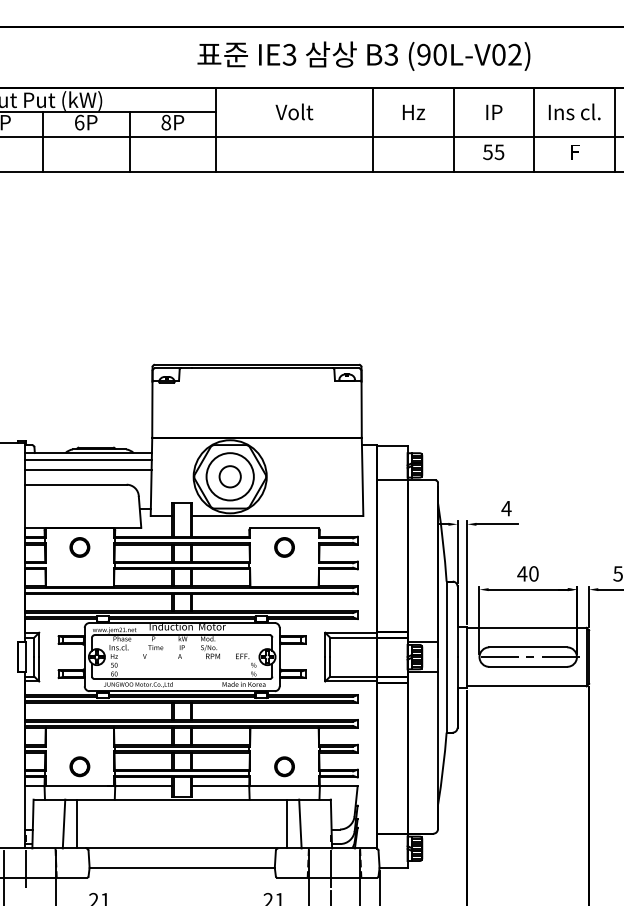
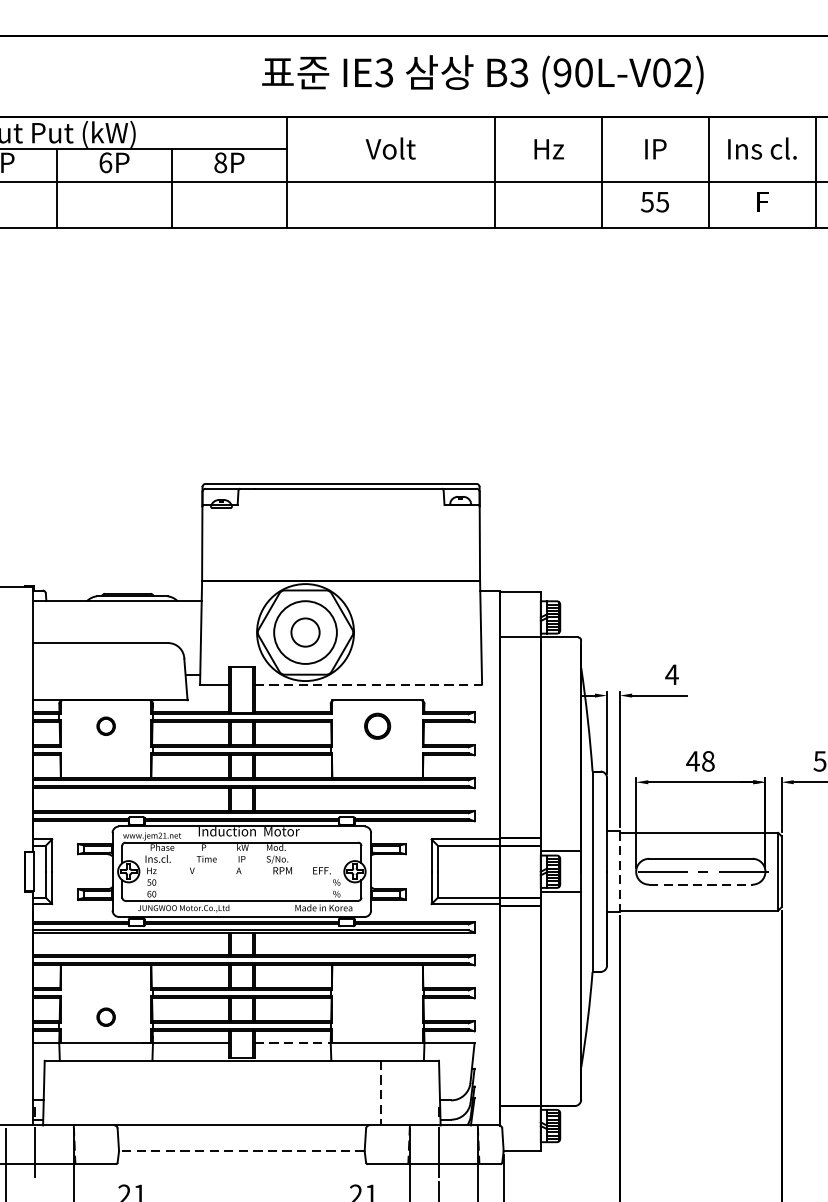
line: (87, 459) -> (116, 609), removed
line: (87, 470) -> (116, 624), removed
line: (277, 516) -> (368, 685), solid -> dashed
circle: (79, 547) -> (105, 726), size x0.7
text: (533, 573) -> (707, 760), 40 -> 48
line: (467, 657) -> (620, 872), solid -> dashed
line: (528, 666) -> (701, 884), solid -> dashed
part: (79, 766) -> (105, 1016), size x0.7
circle: (284, 766) -> (377, 1016), removed
line: (220, 786) -> (292, 1043), solid -> dashed
line: (63, 823) -> (84, 1092), removed
line: (77, 823) -> (102, 1092), removed
line: (300, 823) -> (398, 1092), removed
line: (287, 824) -> (381, 1093), solid -> dashed
line: (182, 867) -> (242, 1150), solid -> dashed

